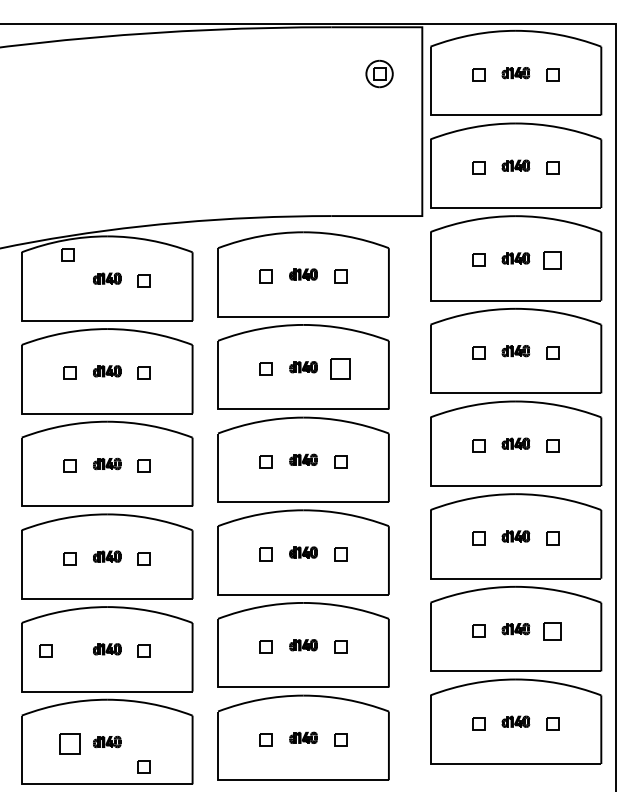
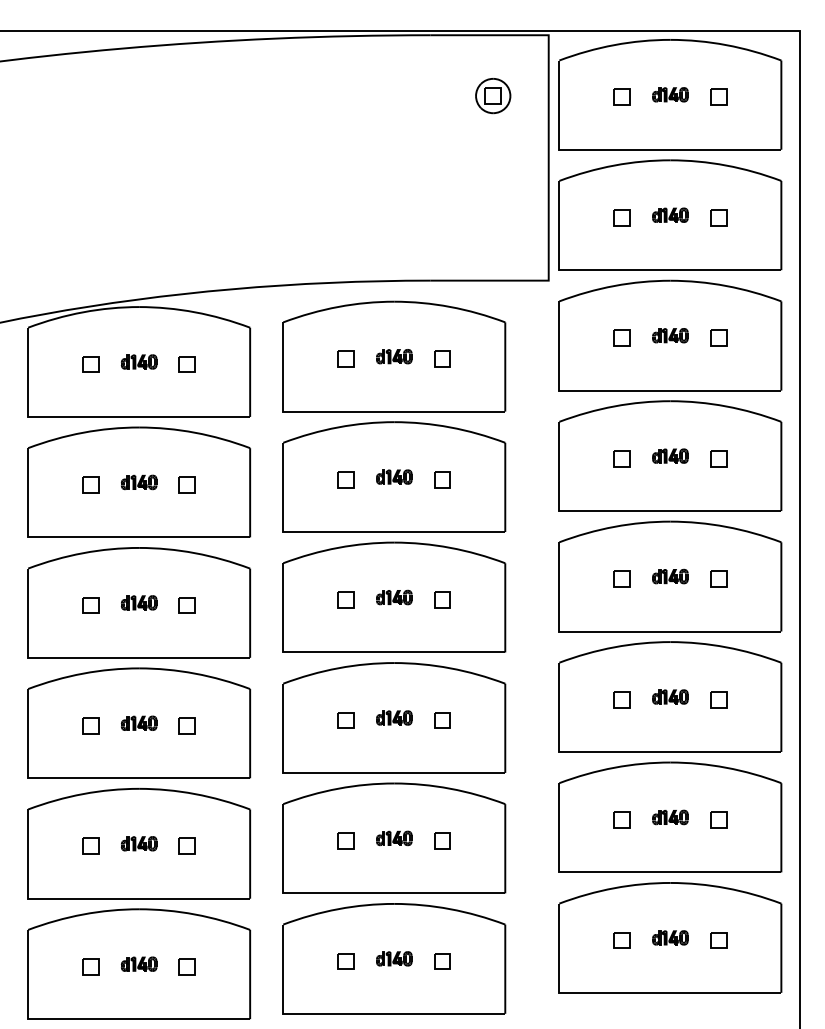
part: (67, 255) -> (90, 364), moved
part: (552, 259) -> (718, 337), size x0.71
part: (340, 369) -> (442, 479), size x0.62
part: (552, 630) -> (718, 819), size x0.71
part: (45, 650) -> (90, 845), moved
part: (69, 743) -> (90, 966), size x0.62
part: (143, 766) -> (186, 966), moved

